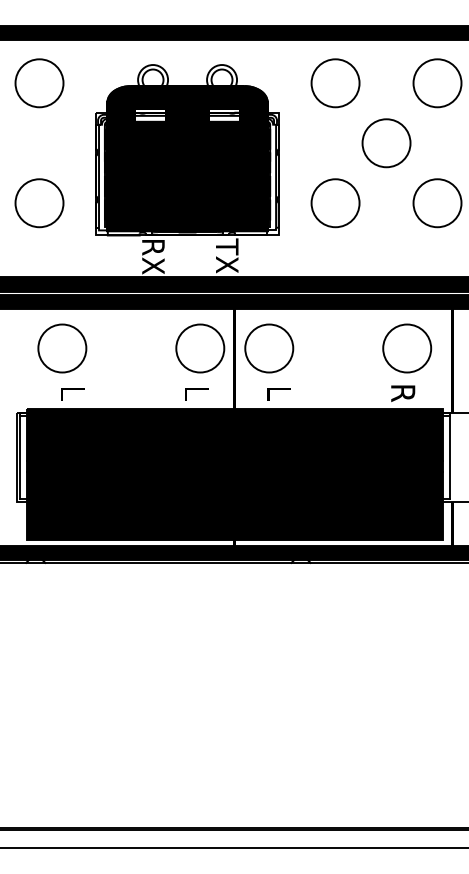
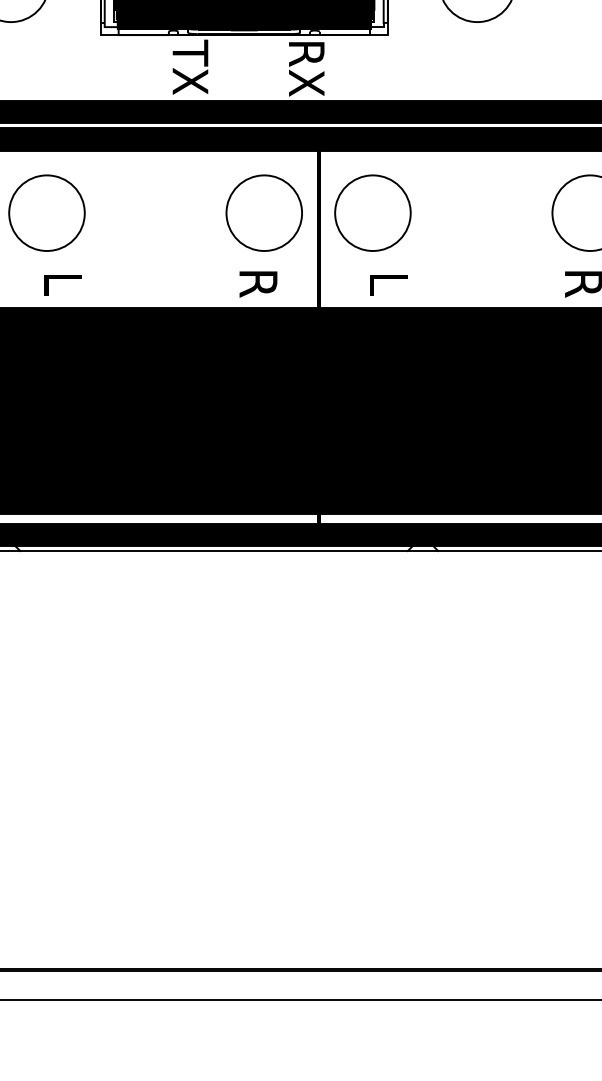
text: (153, 256) -> (190, 68), RX -> TX
text: (227, 256) -> (307, 68), TX -> RX
text: (196, 393) -> (258, 284), L -> R

